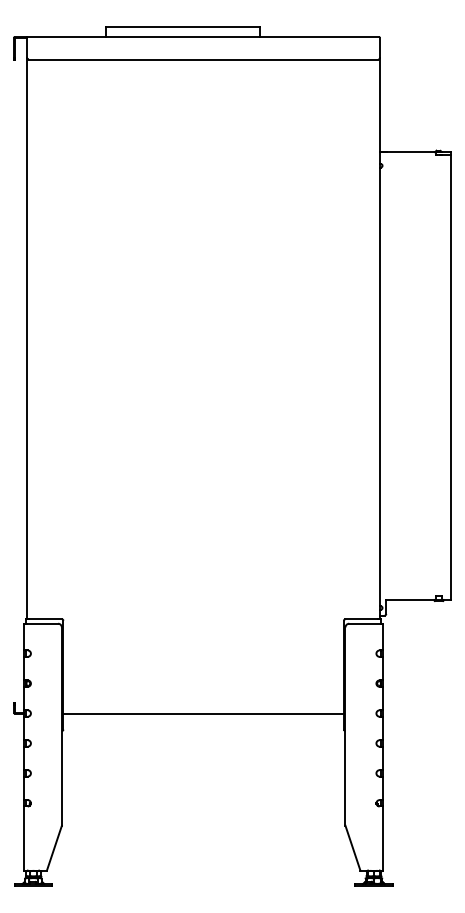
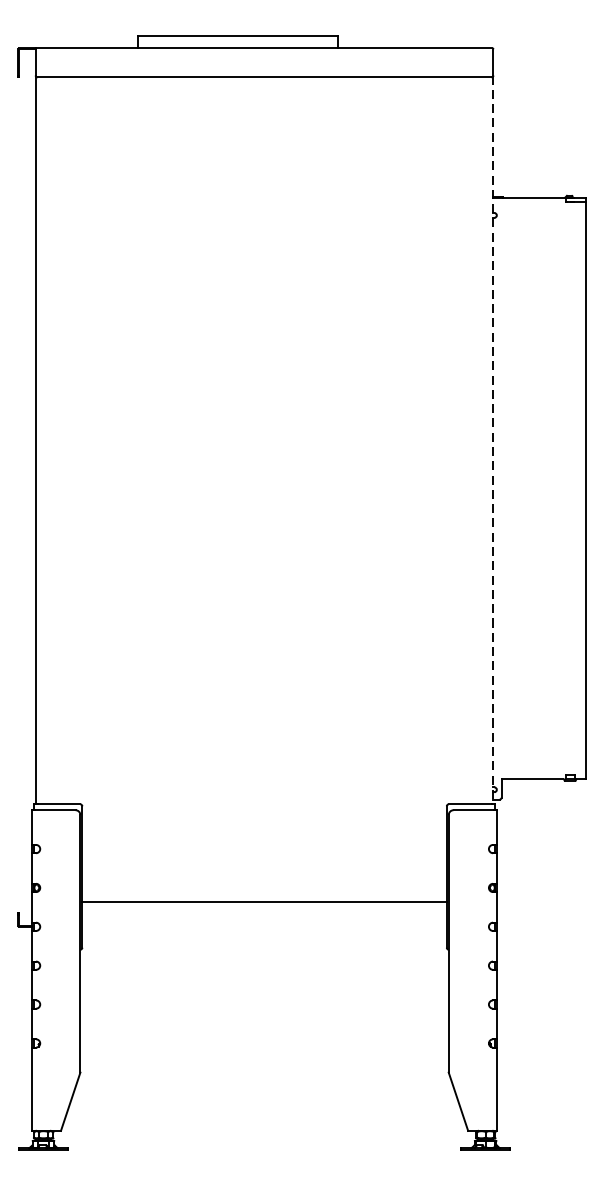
line: (379, 338) -> (492, 439), solid -> dashed
line: (203, 713) -> (264, 902), moved

